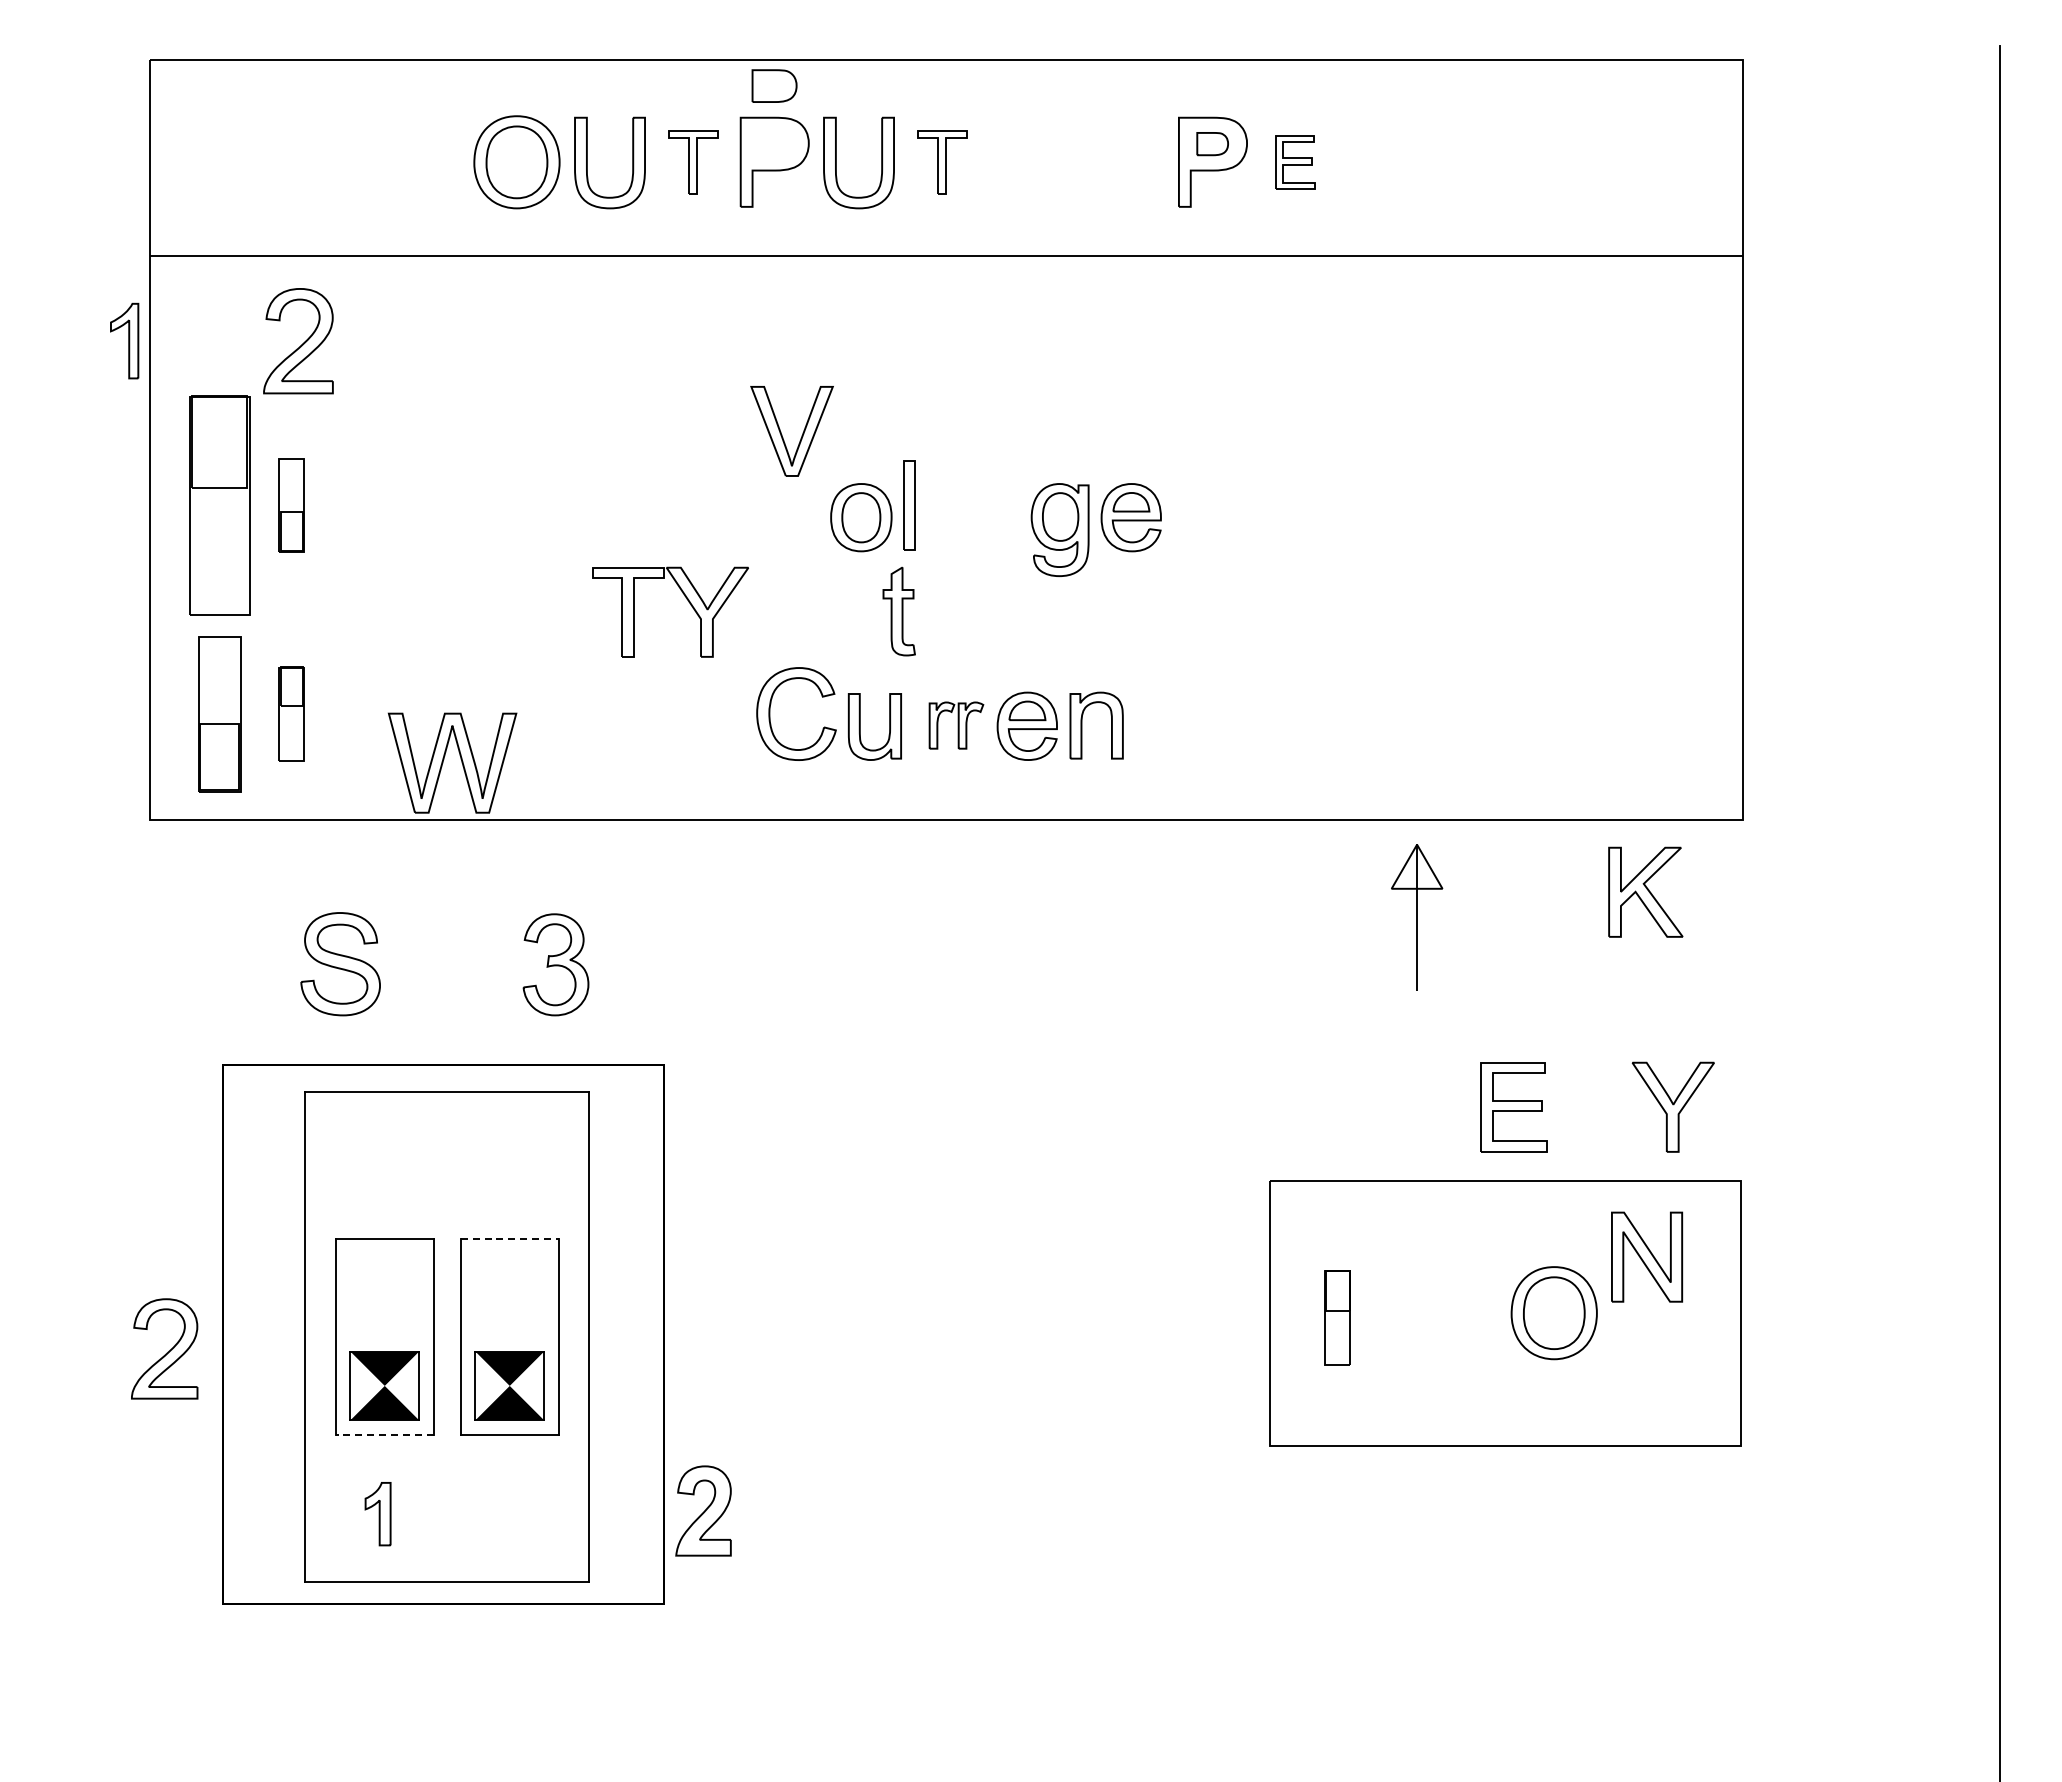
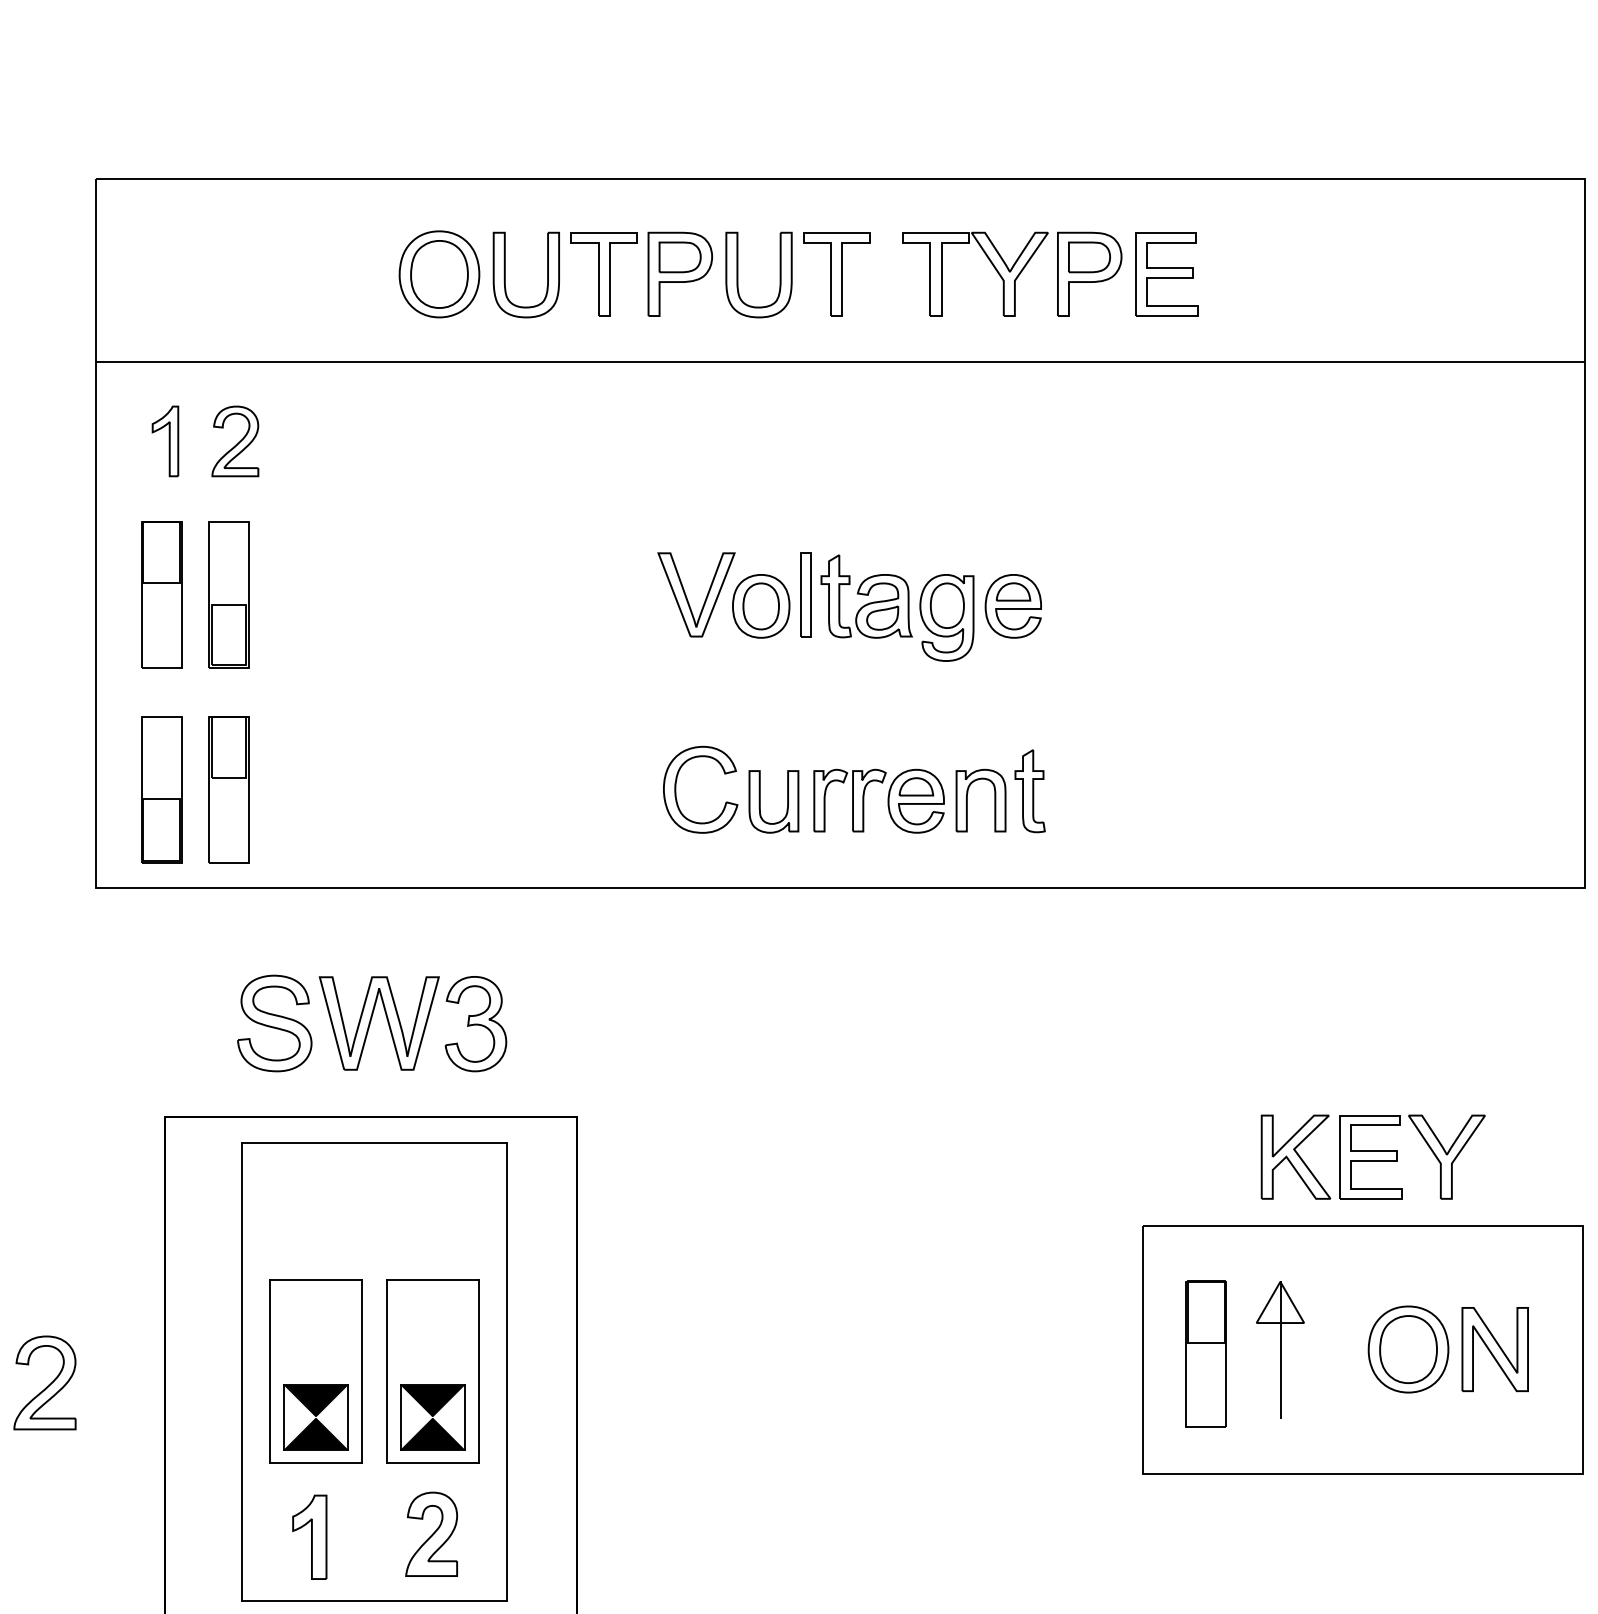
part: (774, 85) -> (680, 256), moved
part: (1212, 143) -> (1089, 256), size x1.43
part: (693, 162) -> (604, 274), size x1.43
part: (942, 162) -> (837, 274), size x1.43
part: (1295, 162) -> (1166, 274), size x1.67
part: (124, 340) -> (165, 440), moved
part: (298, 340) -> (235, 440), size x0.71
part: (782, 434) -> (687, 597), moved
part: (219, 504) -> (161, 594), size x0.71
part: (291, 505) -> (228, 595), size x1.67
part: (974, 507) -> (866, 596), added
part: (686, 599) -> (990, 262), moved
part: (898, 611) -> (1029, 791), moved
part: (291, 713) -> (228, 789), size x1.67
part: (956, 725) -> (850, 800), size x1.43
part: (444, 759) -> (371, 1020), moved
part: (1645, 891) -> (1295, 1156), moved
part: (1417, 917) -> (1280, 1349), moved
part: (1672, 1106) -> (1446, 1156), moved
line: (510, 1238) -> (433, 1279), dashed -> solid
part: (1647, 1256) -> (1495, 1348), moved
part: (1337, 1317) -> (1206, 1353), size x1.67
part: (164, 1348) -> (44, 1382), moved
line: (384, 1434) -> (315, 1462), dashed -> solid
part: (703, 1510) -> (431, 1533), moved
part: (377, 1513) -> (309, 1536), size x1.43

